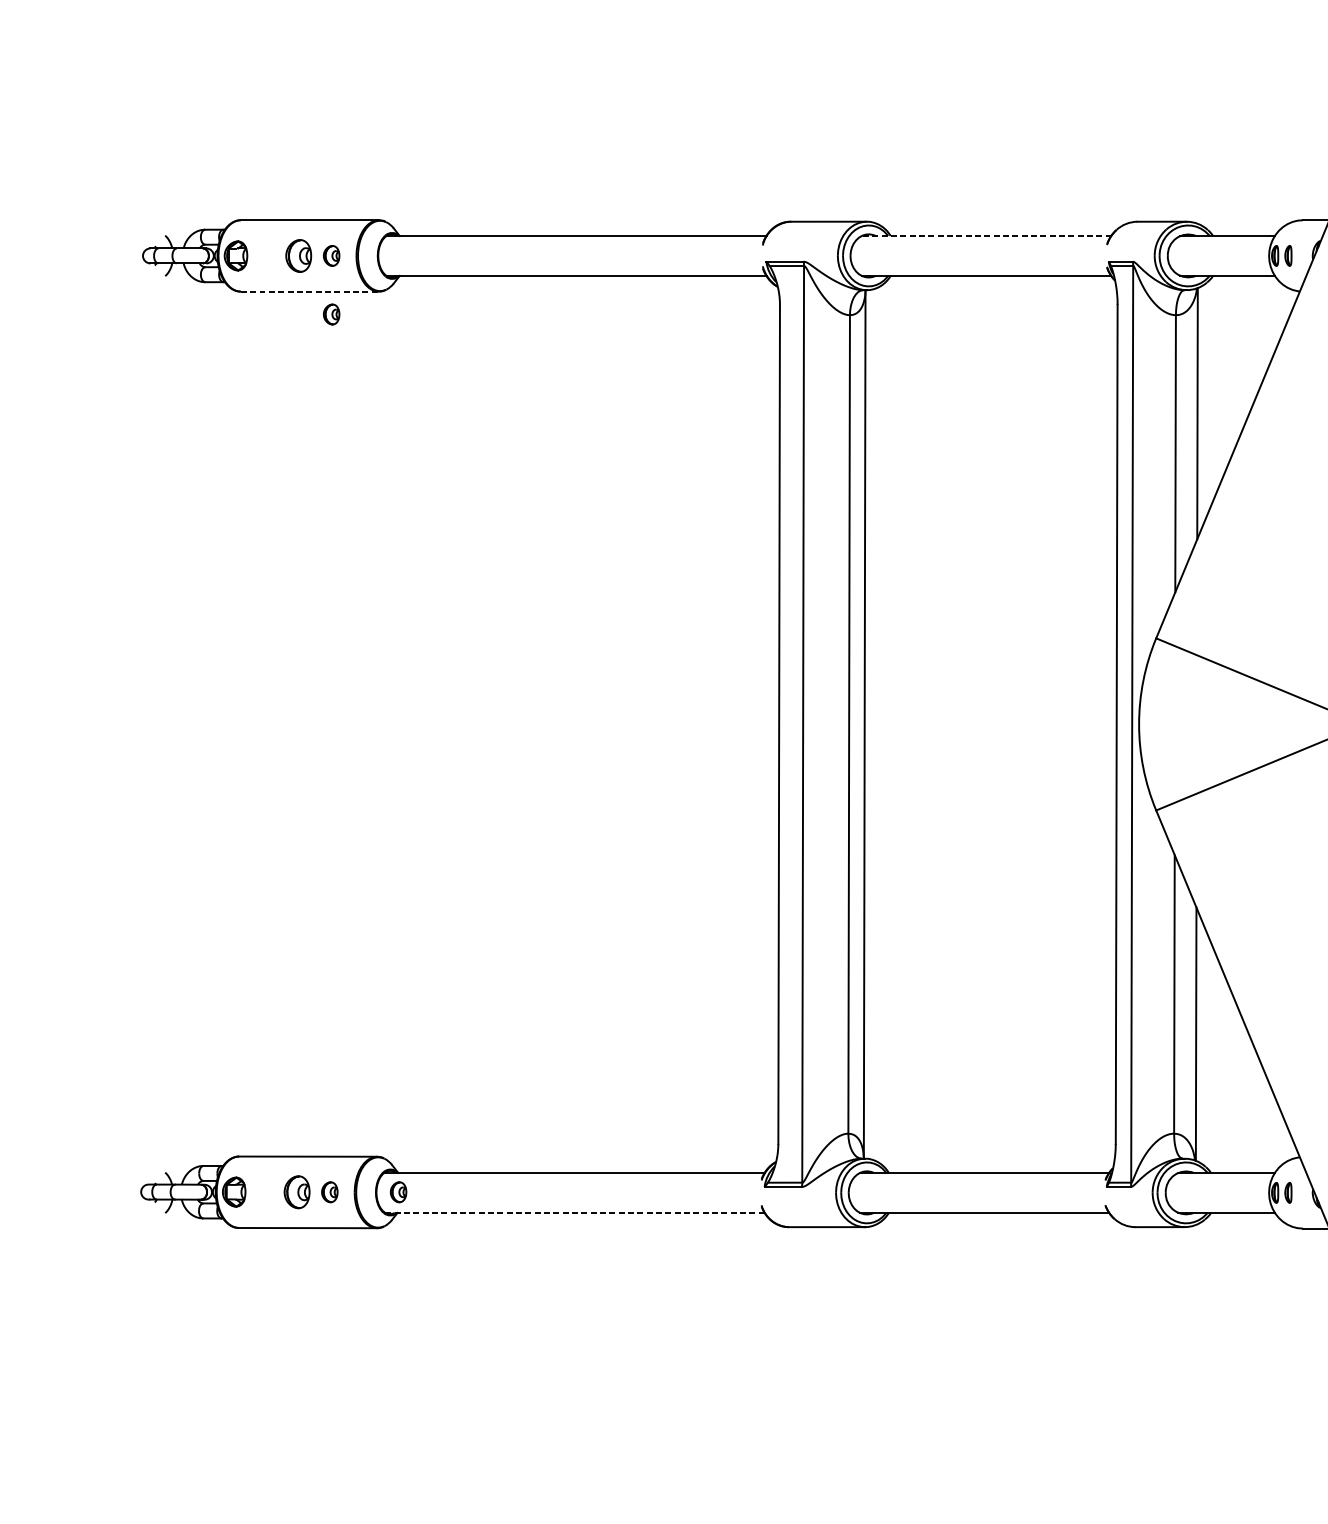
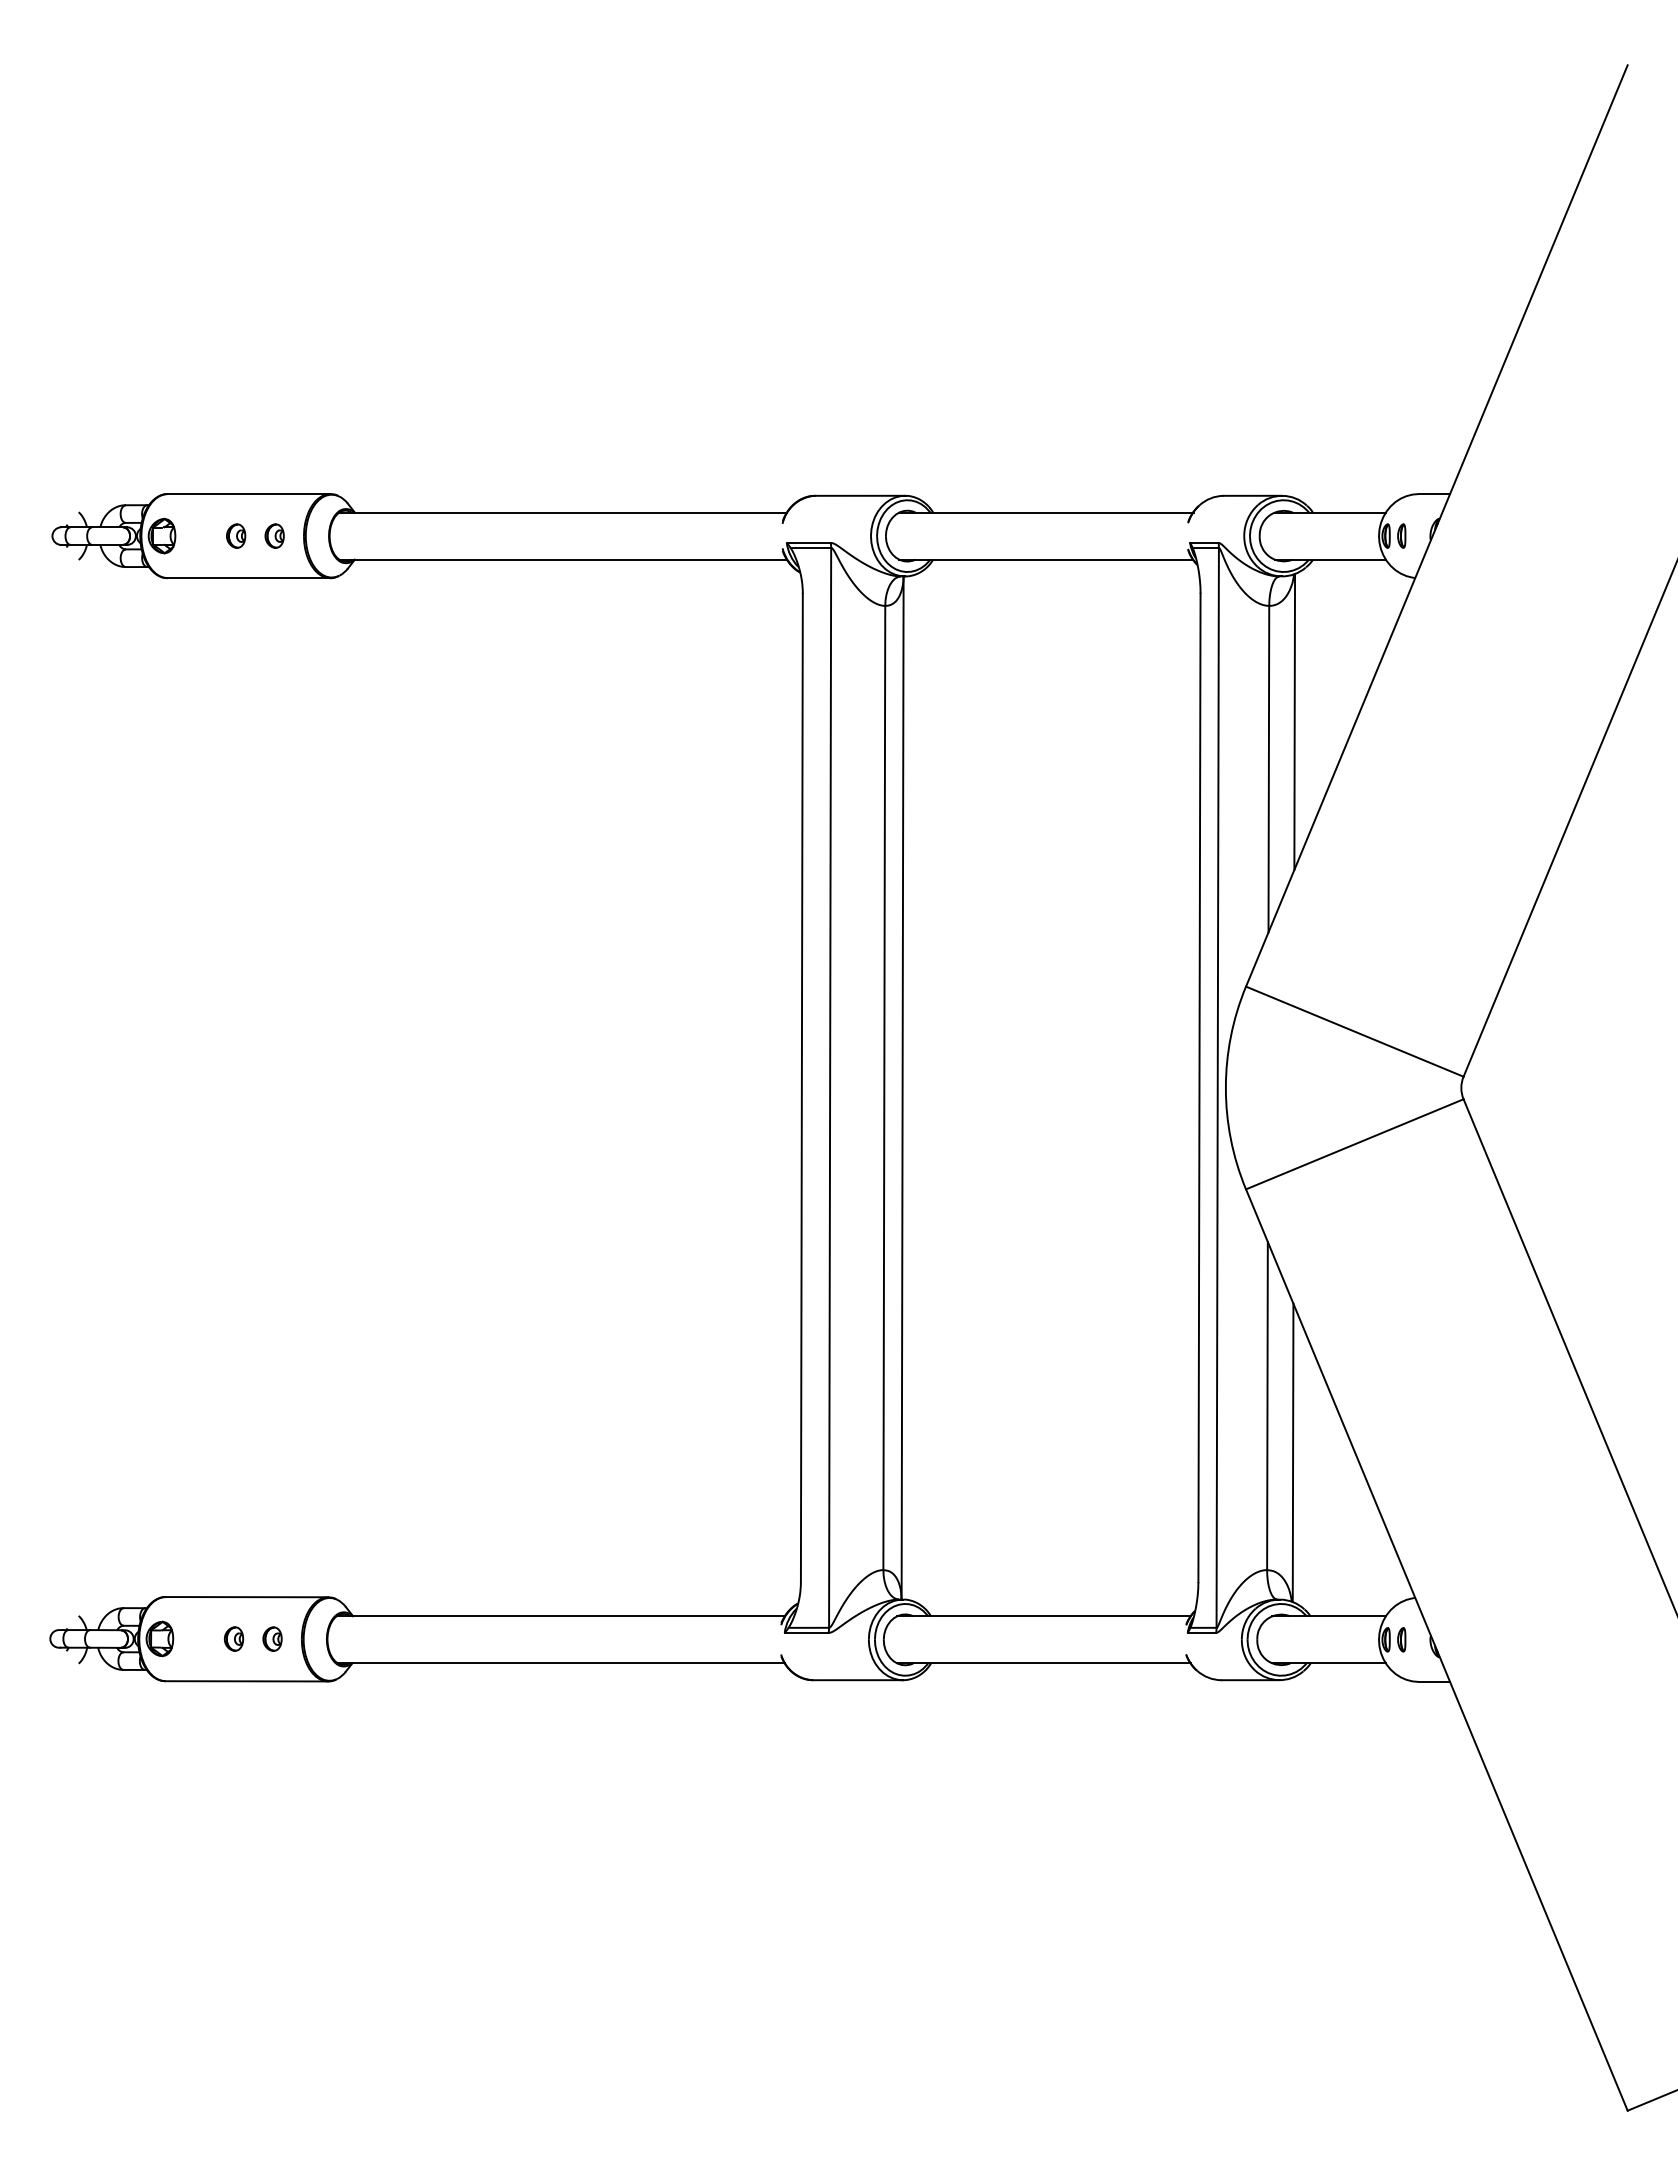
line: (985, 235) -> (1045, 512), dashed -> solid
part: (299, 255) -> (236, 535), size x0.62
line: (310, 291) -> (249, 578), dashed -> solid
part: (331, 313) -> (274, 604), removed
part: (296, 1191) -> (233, 1638), size x0.62
part: (398, 1191) -> (353, 1638), removed
line: (575, 1212) -> (561, 1663), dashed -> solid

